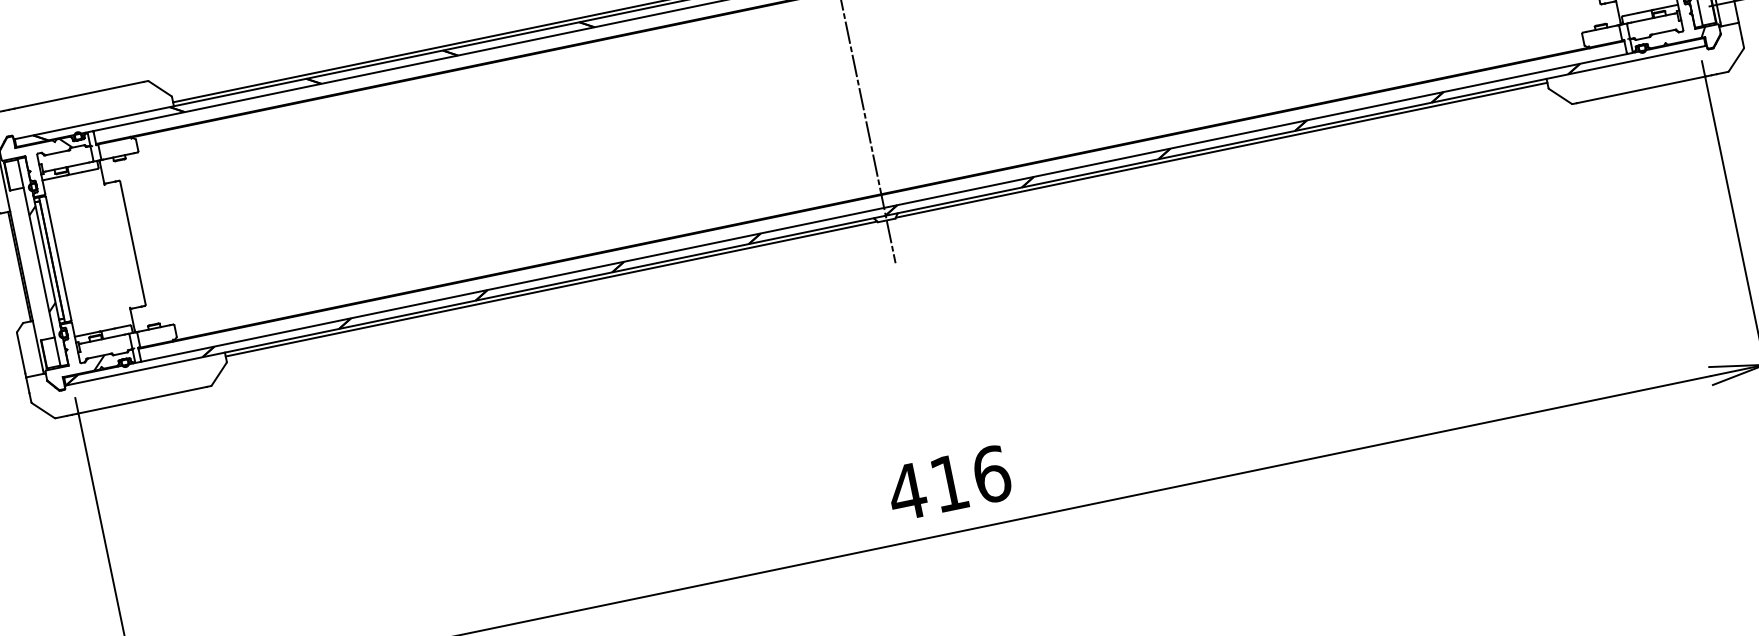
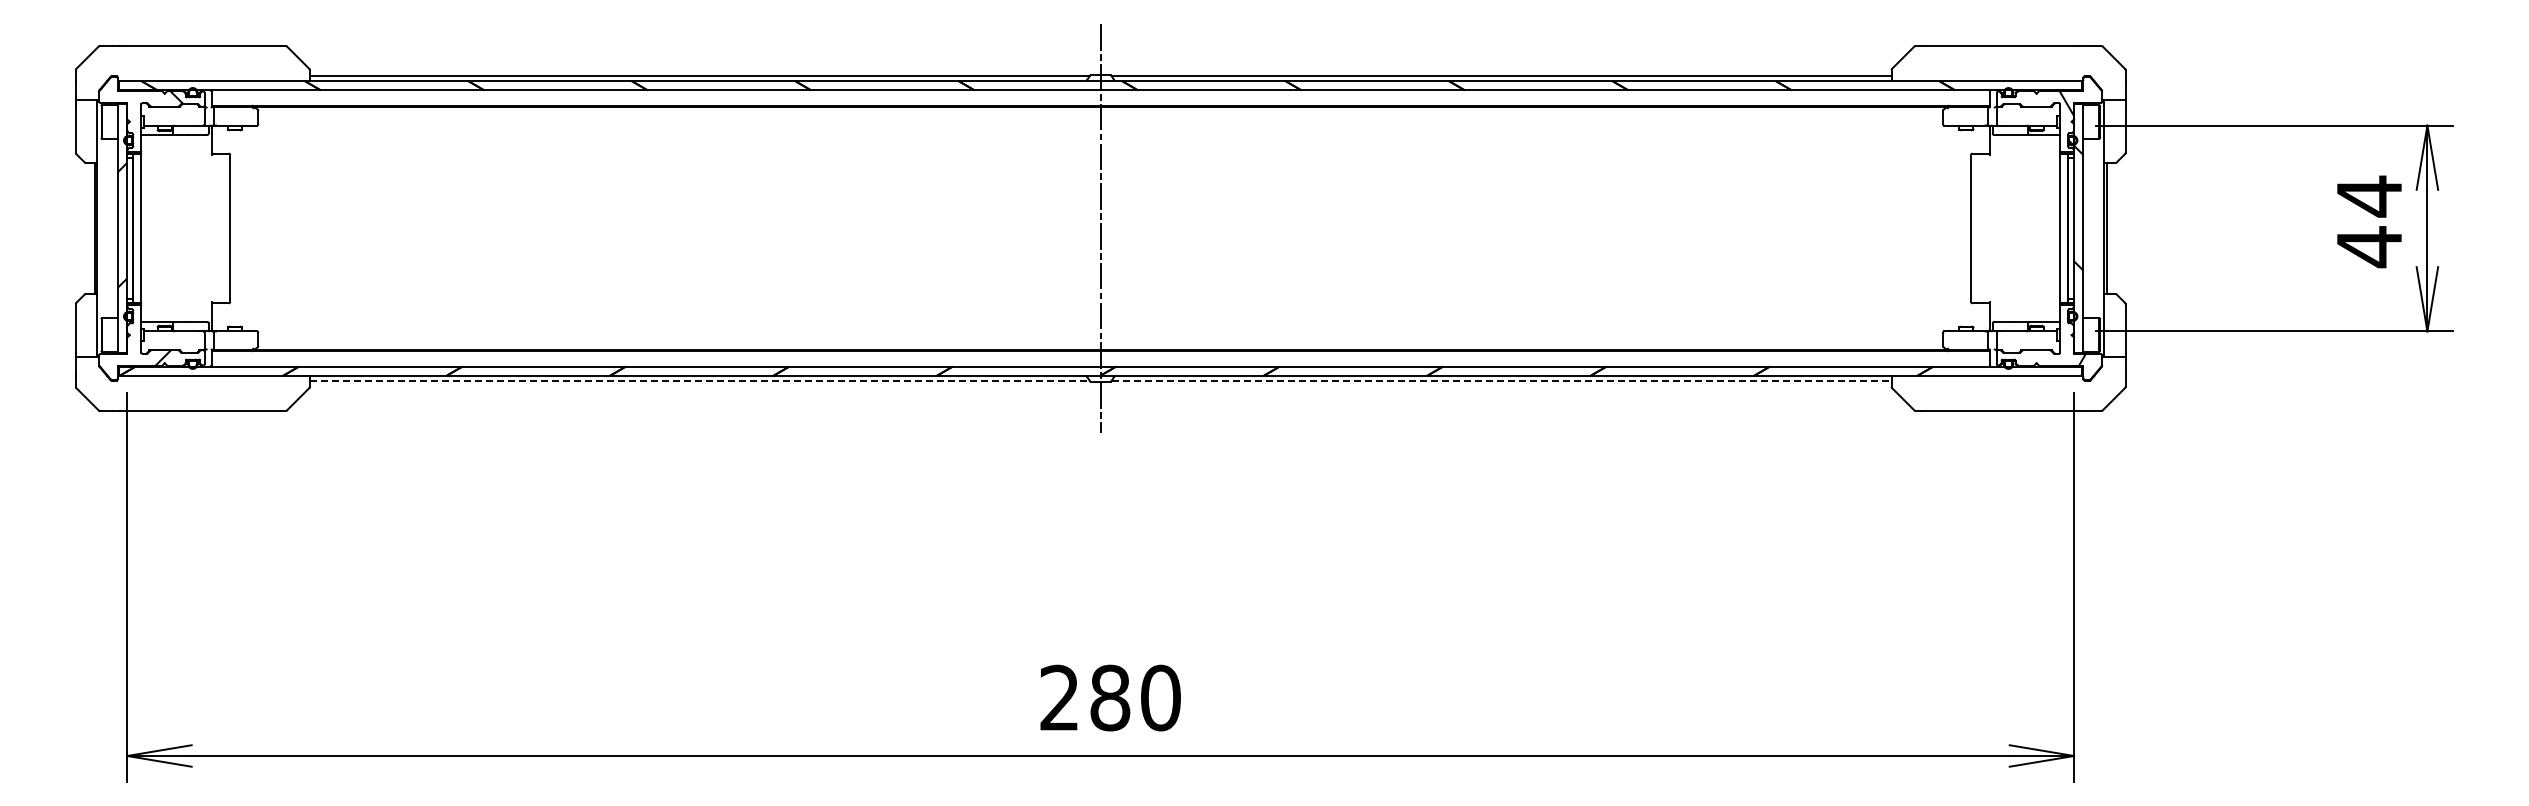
line: (1221, 150) -> (1501, 380), solid -> dashed
line: (551, 289) -> (699, 380), solid -> dashed
text: (948, 482) -> (1109, 697), 416 -> 280

